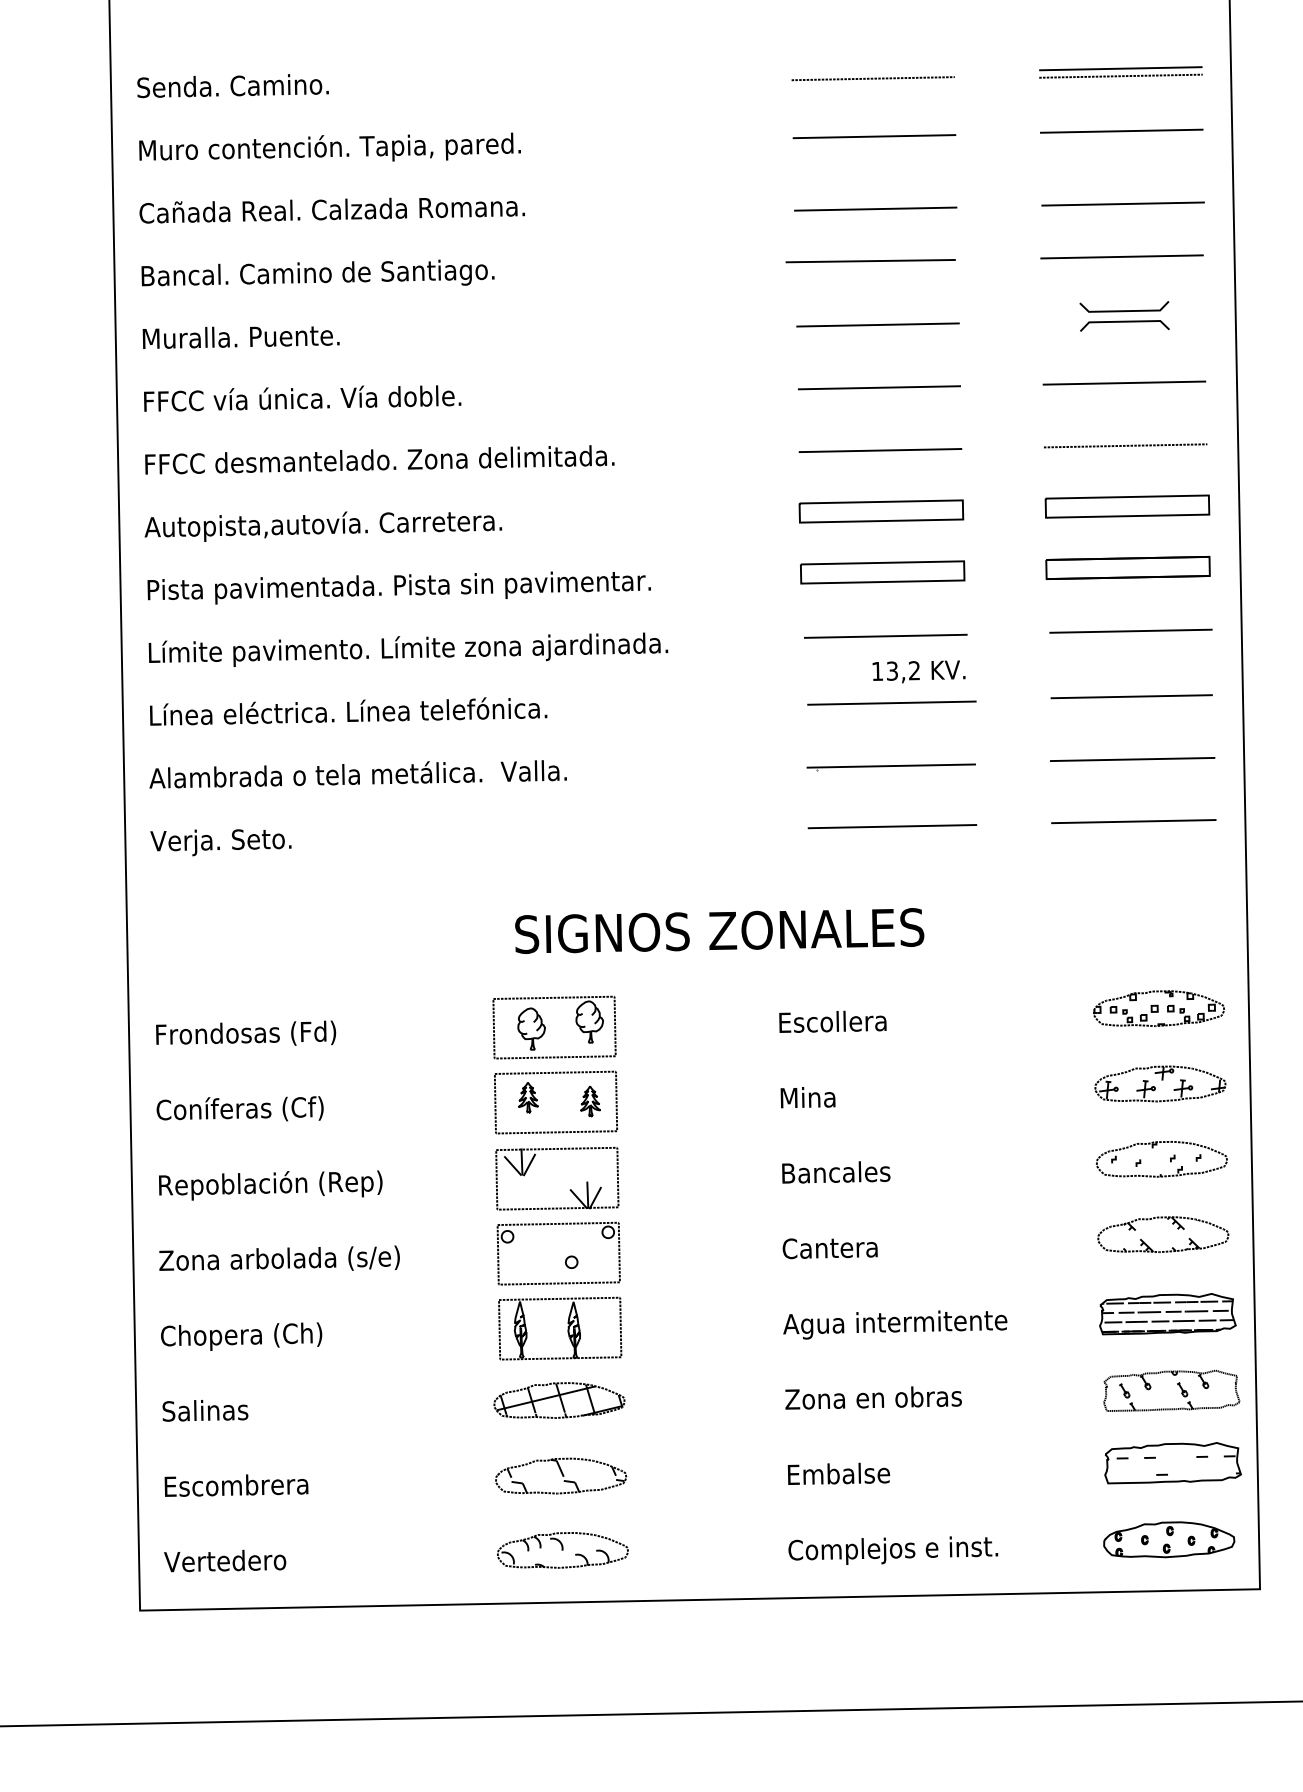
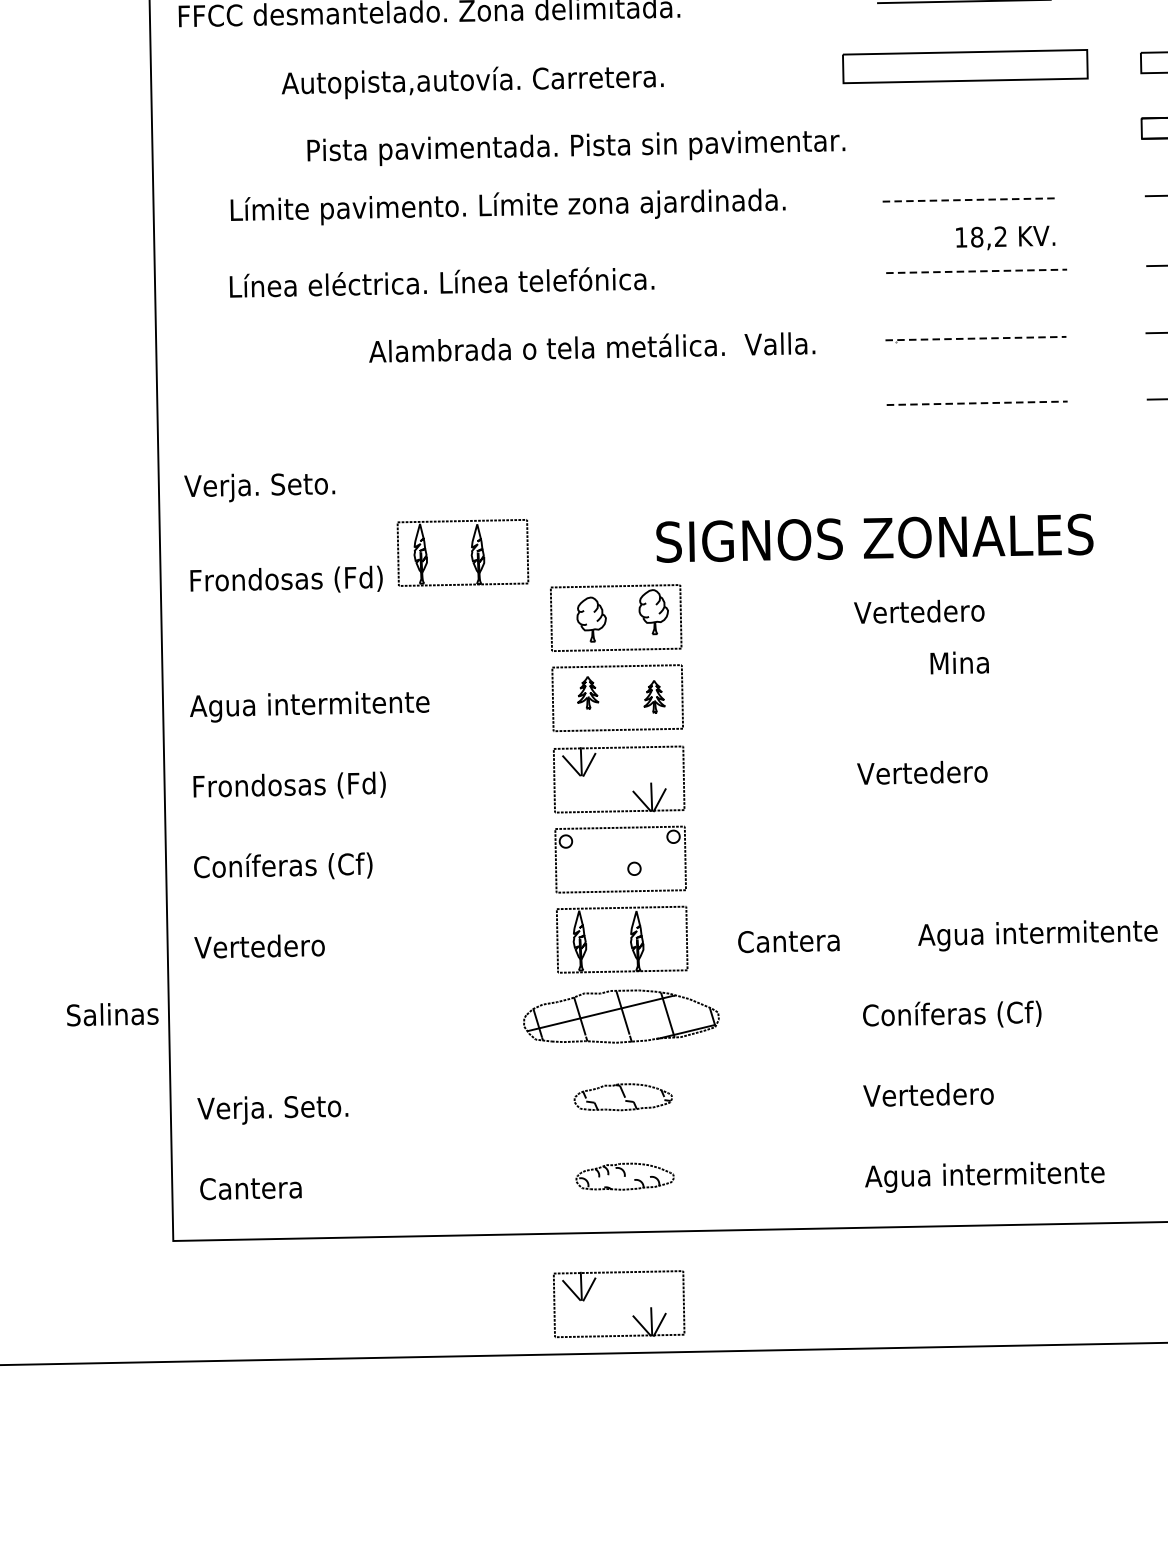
part: (881, 511) -> (965, 66), size x1.4
text: (323, 526) -> (472, 82), moved
part: (882, 572) -> (966, 131), removed
text: (398, 587) -> (575, 147), moved
line: (885, 636) -> (969, 200), solid -> dashed
text: (408, 649) -> (508, 206), moved
text: (892, 670) -> (977, 236), 13,2 -> 18,2
line: (891, 703) -> (976, 271), solid -> dashed
text: (348, 711) -> (441, 282), moved
line: (891, 766) -> (976, 339), solid -> dashed
text: (357, 774) -> (591, 347), moved
line: (892, 826) -> (977, 403), solid -> dashed
text: (220, 842) -> (259, 487), moved
text: (719, 930) -> (874, 537), moved
part: (418, 966) -> (470, 552), added
text: (838, 1021) -> (919, 611), Escollera -> Vertedero
text: (246, 1032) -> (286, 578), moved
text: (807, 1097) -> (959, 662), moved
text: (267, 1110) -> (309, 706), Coníferas (Cf) -> Agua intermitente
text: (841, 1172) -> (922, 772), Bancales -> Vertedero
text: (271, 1185) -> (313, 786), Repoblación (Rep) -> Frondosas (Fd)
text: (829, 1248) -> (788, 941), moved
text: (279, 1258) -> (322, 864), Zona arbolada (s/e) -> Coníferas (Cf)
text: (895, 1324) -> (1038, 935), moved
text: (240, 1336) -> (280, 948), Chopera (Ch) -> Vertedero
text: (873, 1397) -> (956, 1013), Zona en obras -> Coníferas (Cf)
part: (559, 1400) -> (621, 1016), size x1.4
text: (205, 1410) -> (112, 1014), moved
text: (846, 1473) -> (928, 1094), Embalse -> Vertedero
part: (561, 1475) -> (623, 1096), size x0.7
text: (235, 1487) -> (275, 1109), Escombrera -> Verja. Seto.
part: (562, 1550) -> (624, 1176), size x0.7
text: (899, 1550) -> (984, 1176), Complejos e inst. -> Agua intermitente
text: (225, 1560) -> (264, 1187), Vertedero -> Cantera
part: (569, 1681) -> (632, 1316), added

